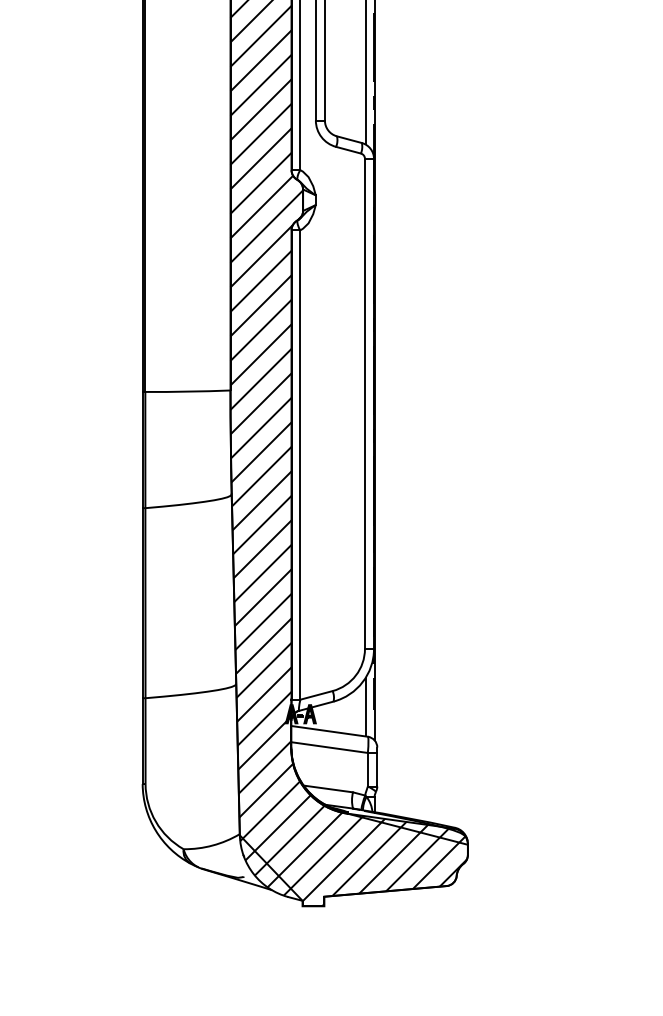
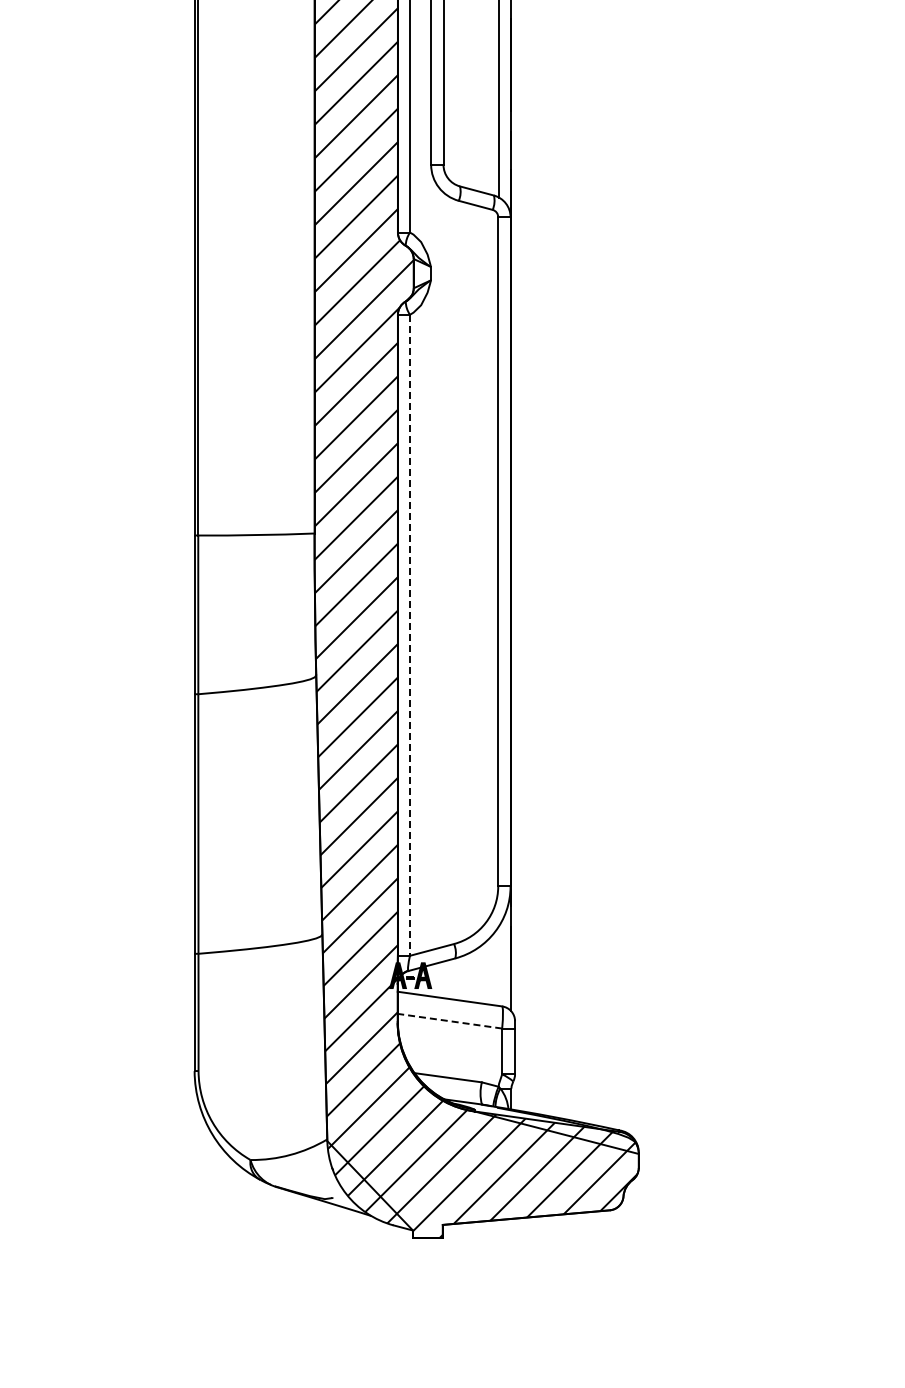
line: (300, 465) -> (409, 635), solid -> dashed
line: (365, 706) -> (498, 965), removed
line: (329, 747) -> (449, 1021), solid -> dashed

